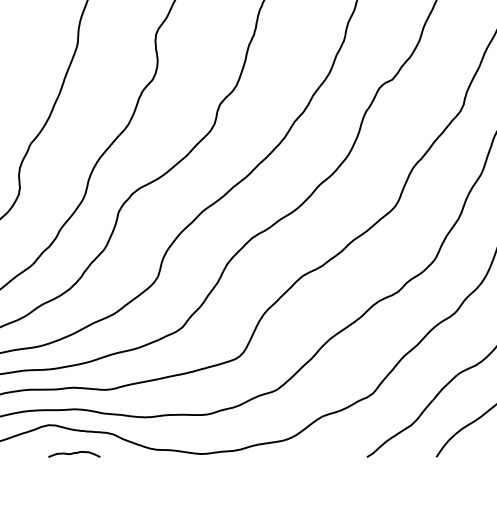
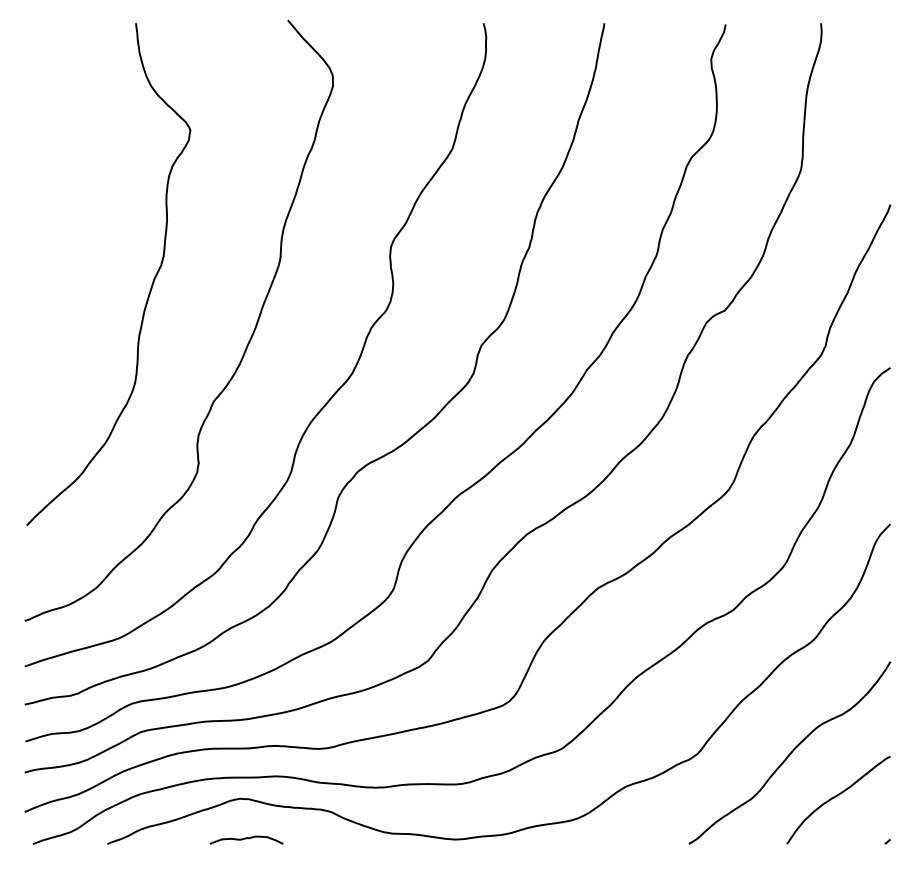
curve: (74, 453) -> (246, 839), moved

